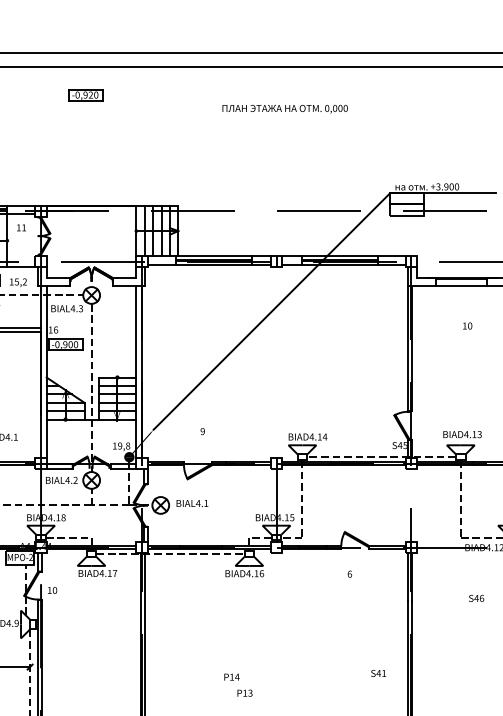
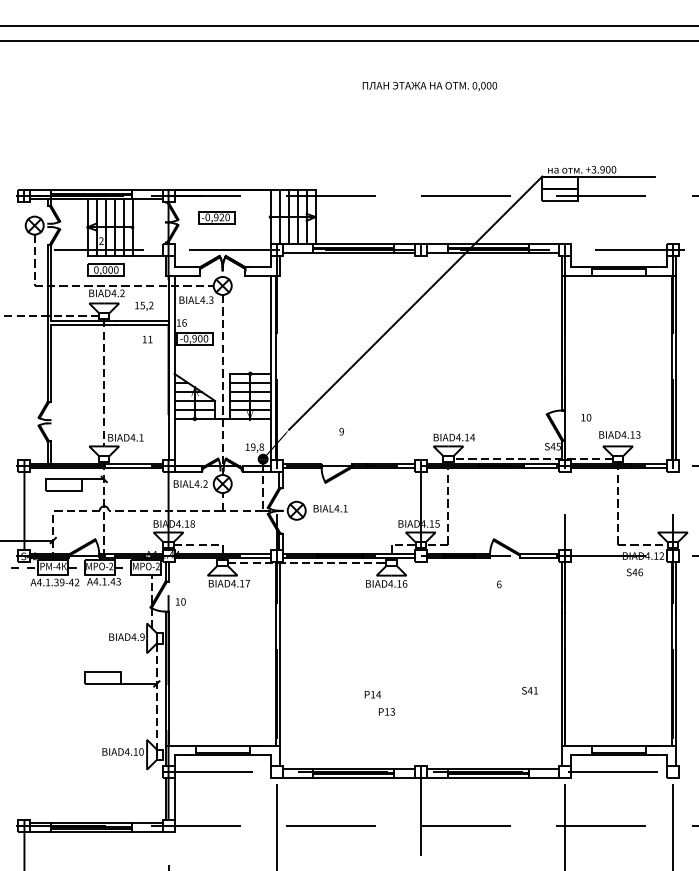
part: (85, 95) -> (216, 217), moved
text: (21, 227) -> (147, 339), moved
text: (18, 281) -> (144, 305), moved
text: (467, 325) -> (586, 417), moved
text: (476, 598) -> (634, 572), moved

